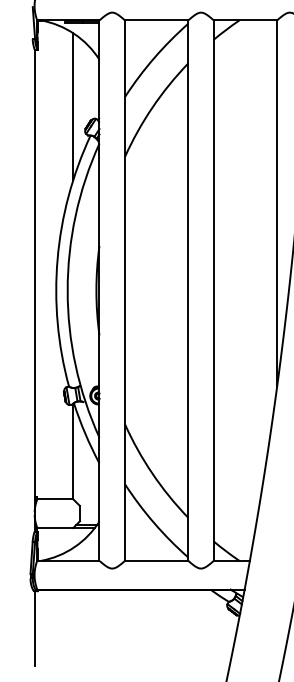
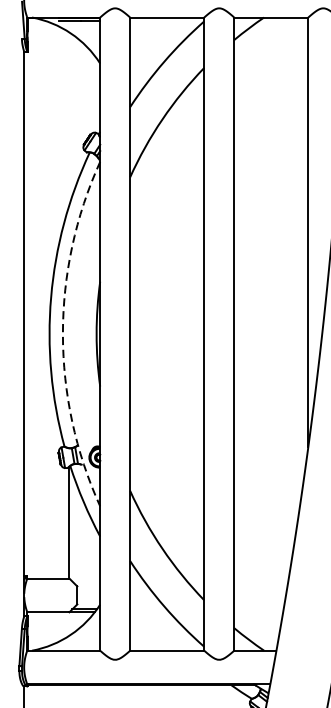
line: (73, 106) -> (69, 118), removed
arc: (67, 290) -> (62, 333), solid -> dashed

